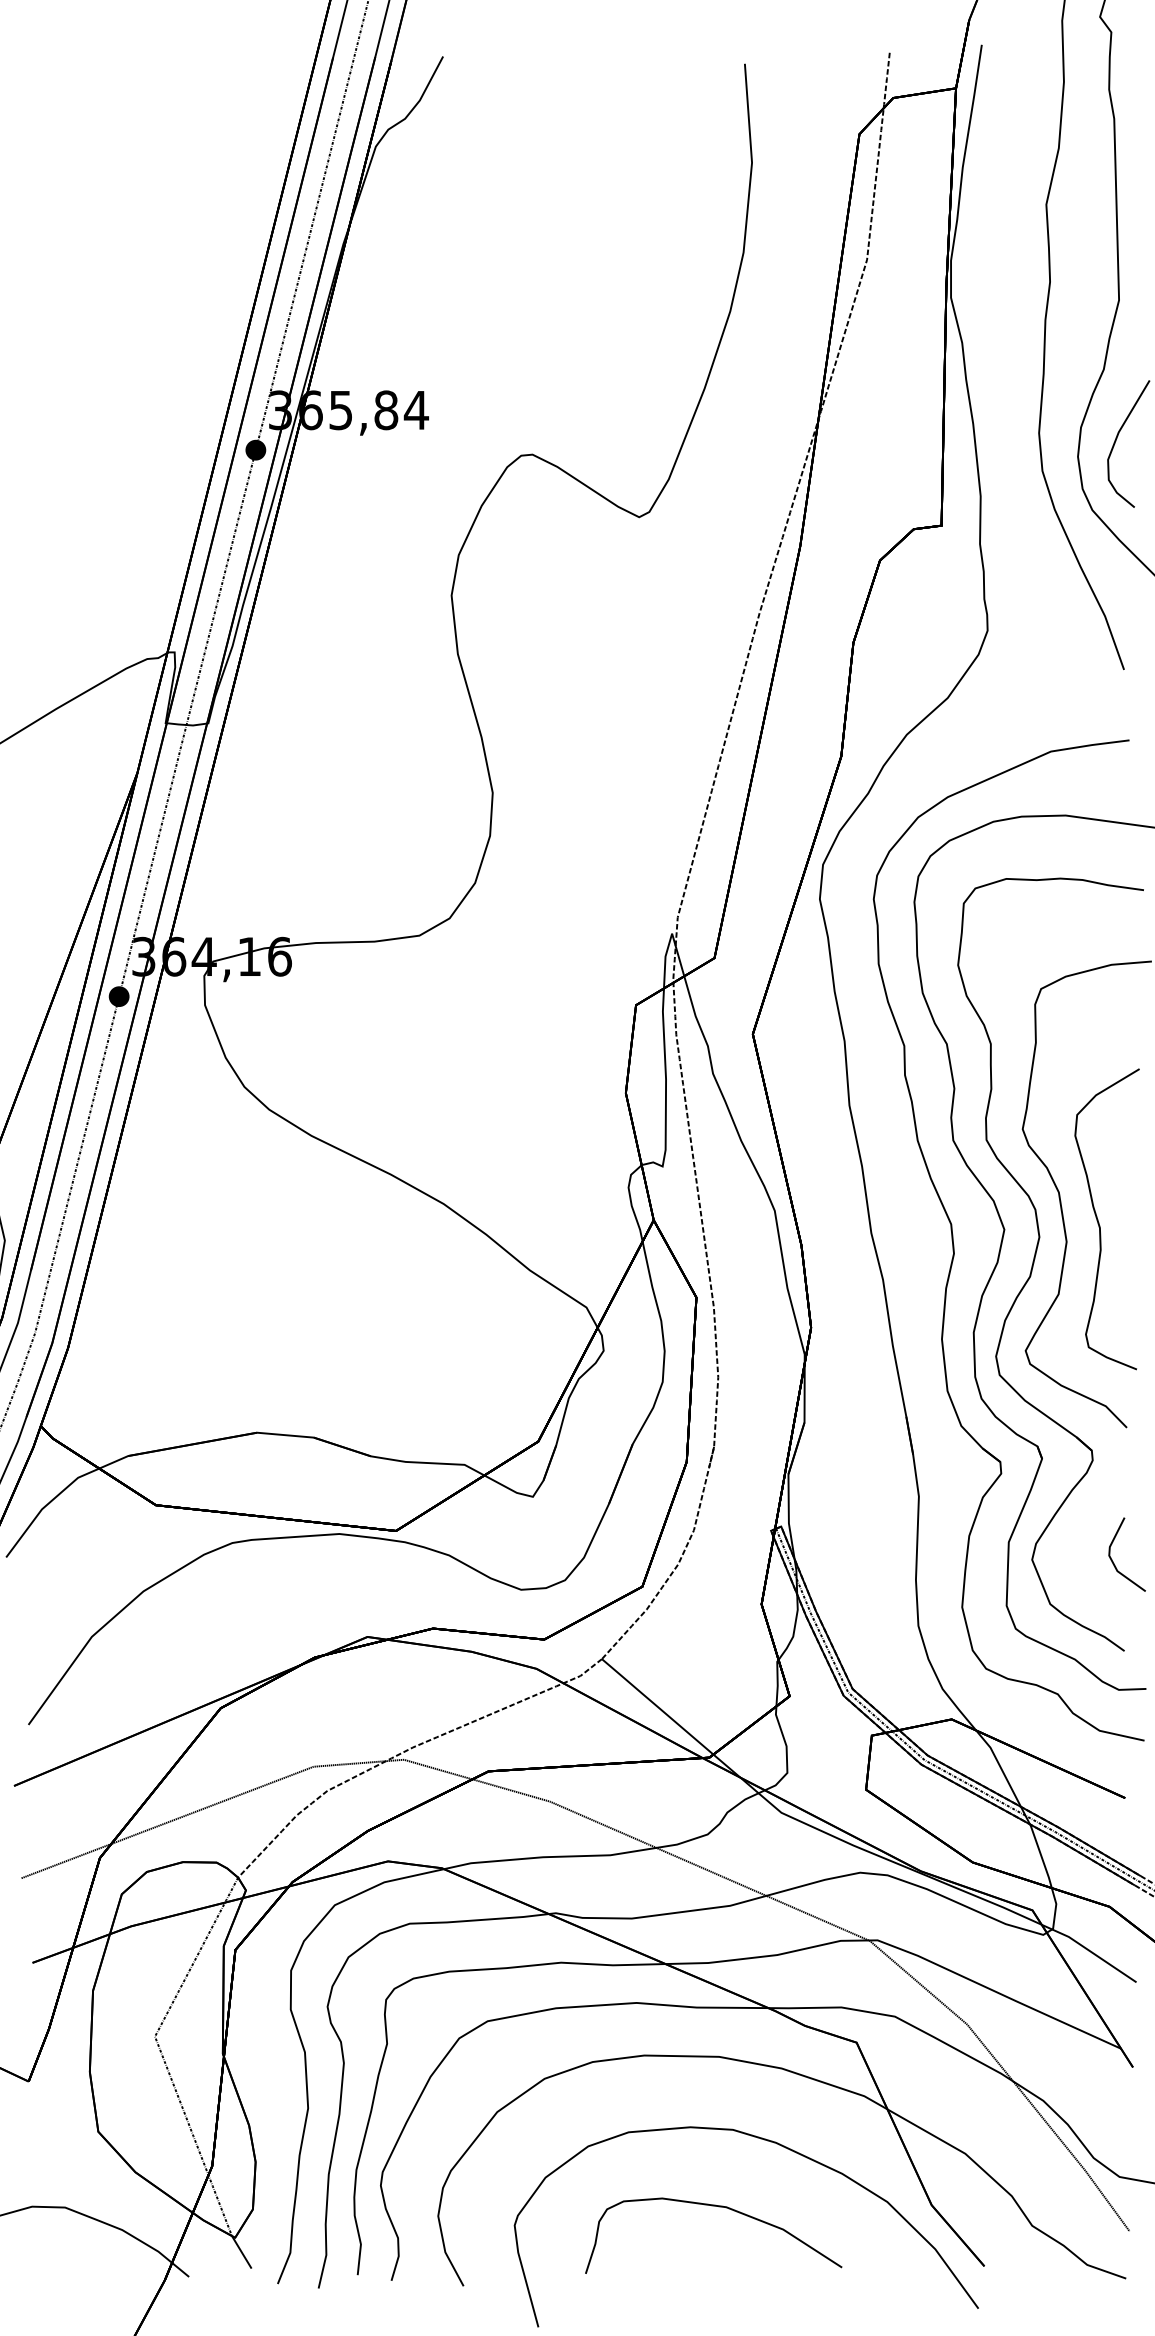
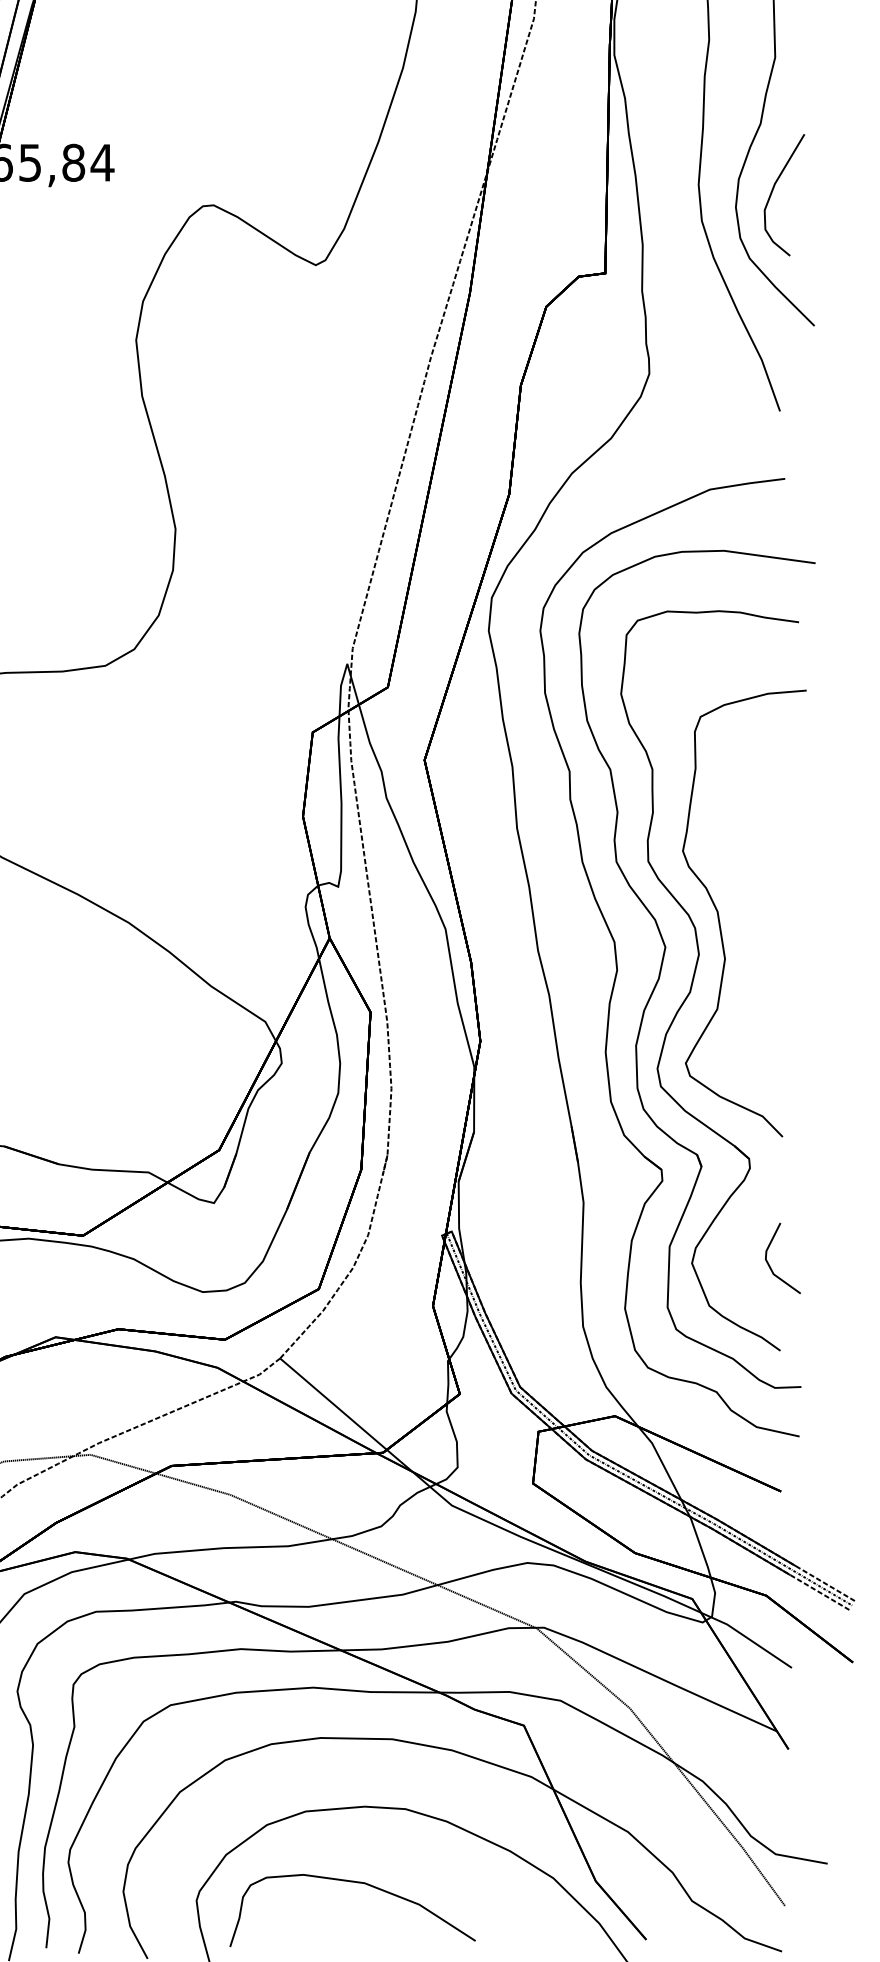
part: (1099, 1222) -> (756, 940), removed
part: (718, 2207) -> (357, 1883), moved

